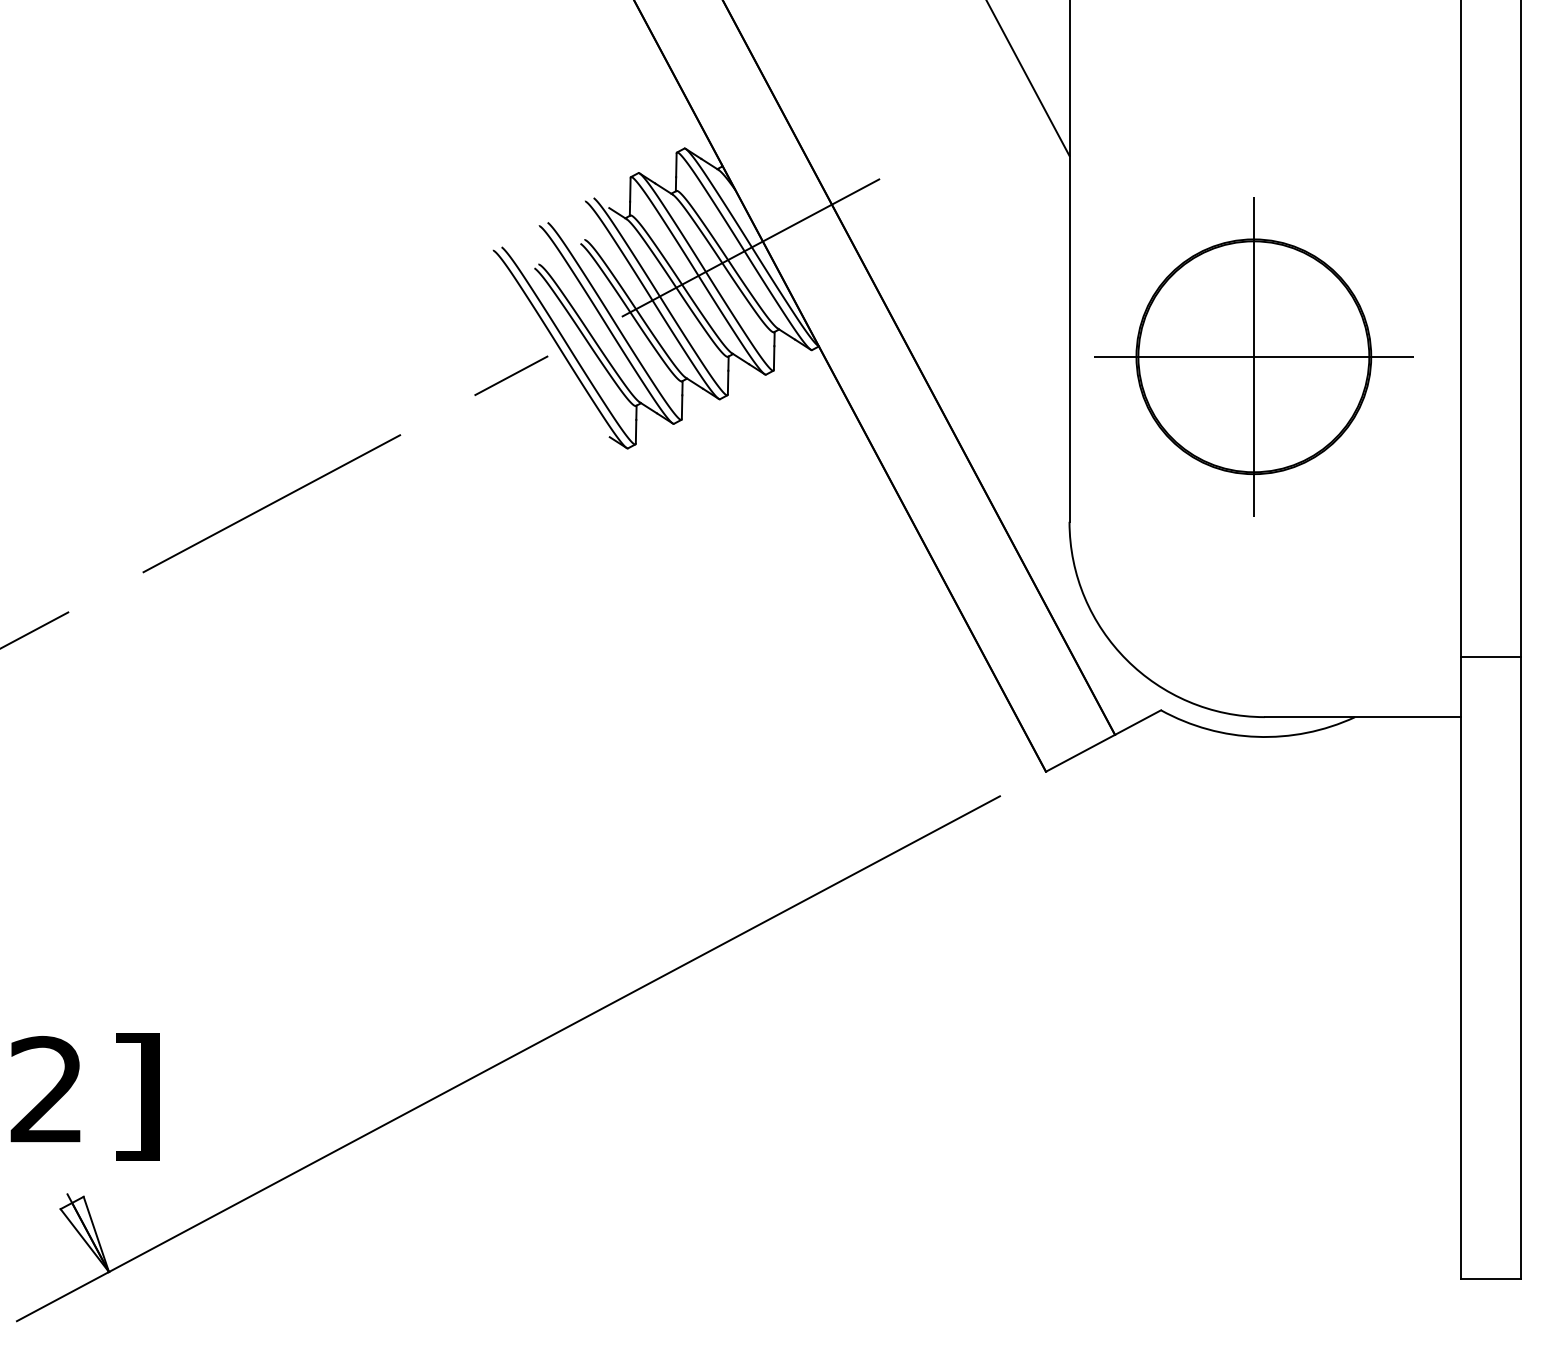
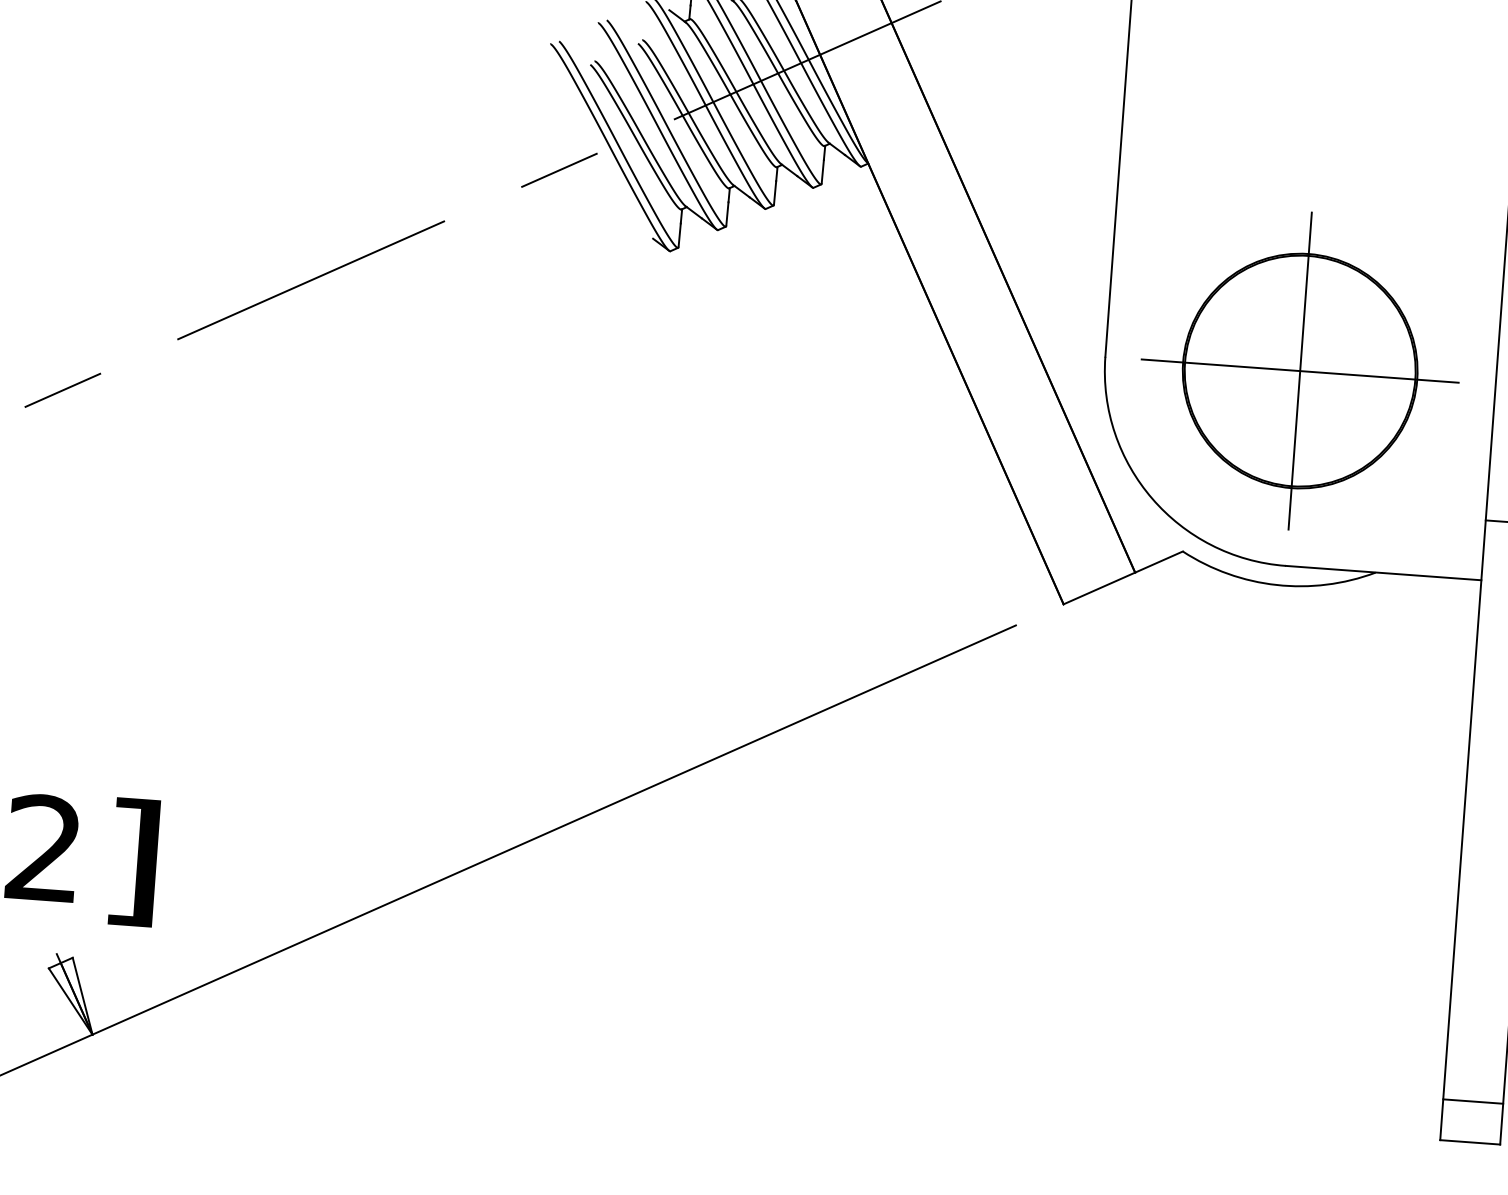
part: (1253, 356) -> (1299, 370), moved
line: (1490, 1237) -> (1472, 1101), added

